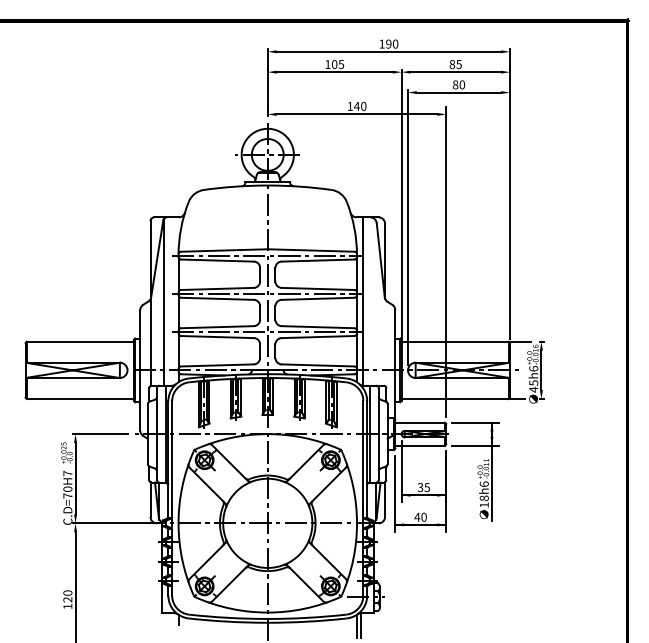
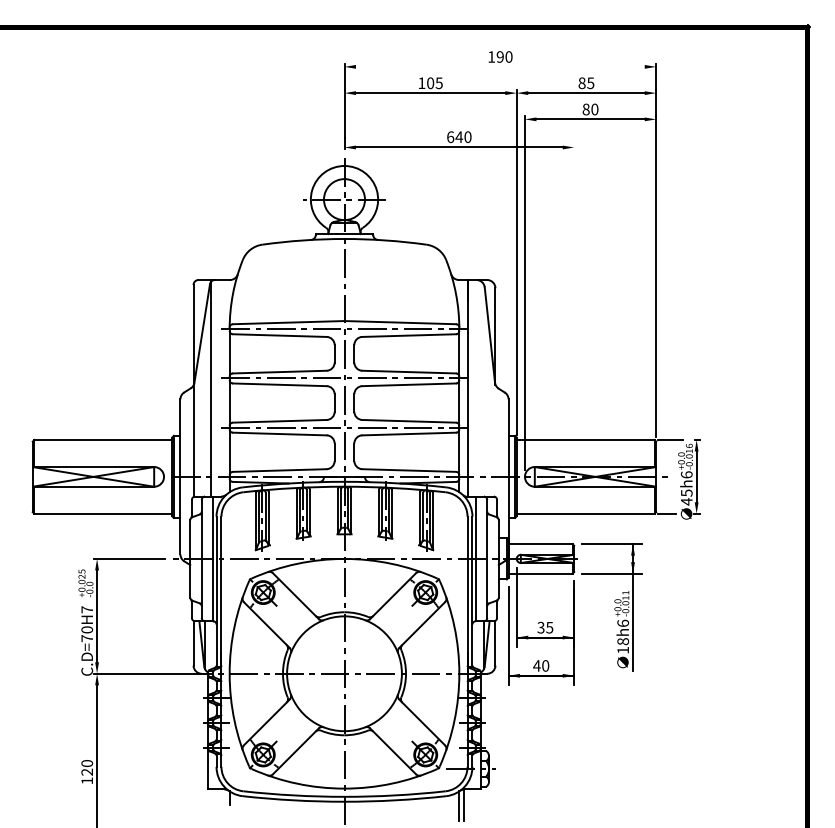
line: (388, 51) -> (499, 66), removed
text: (350, 105) -> (450, 136), 140 -> 640
line: (446, 262) -> (574, 337), removed

